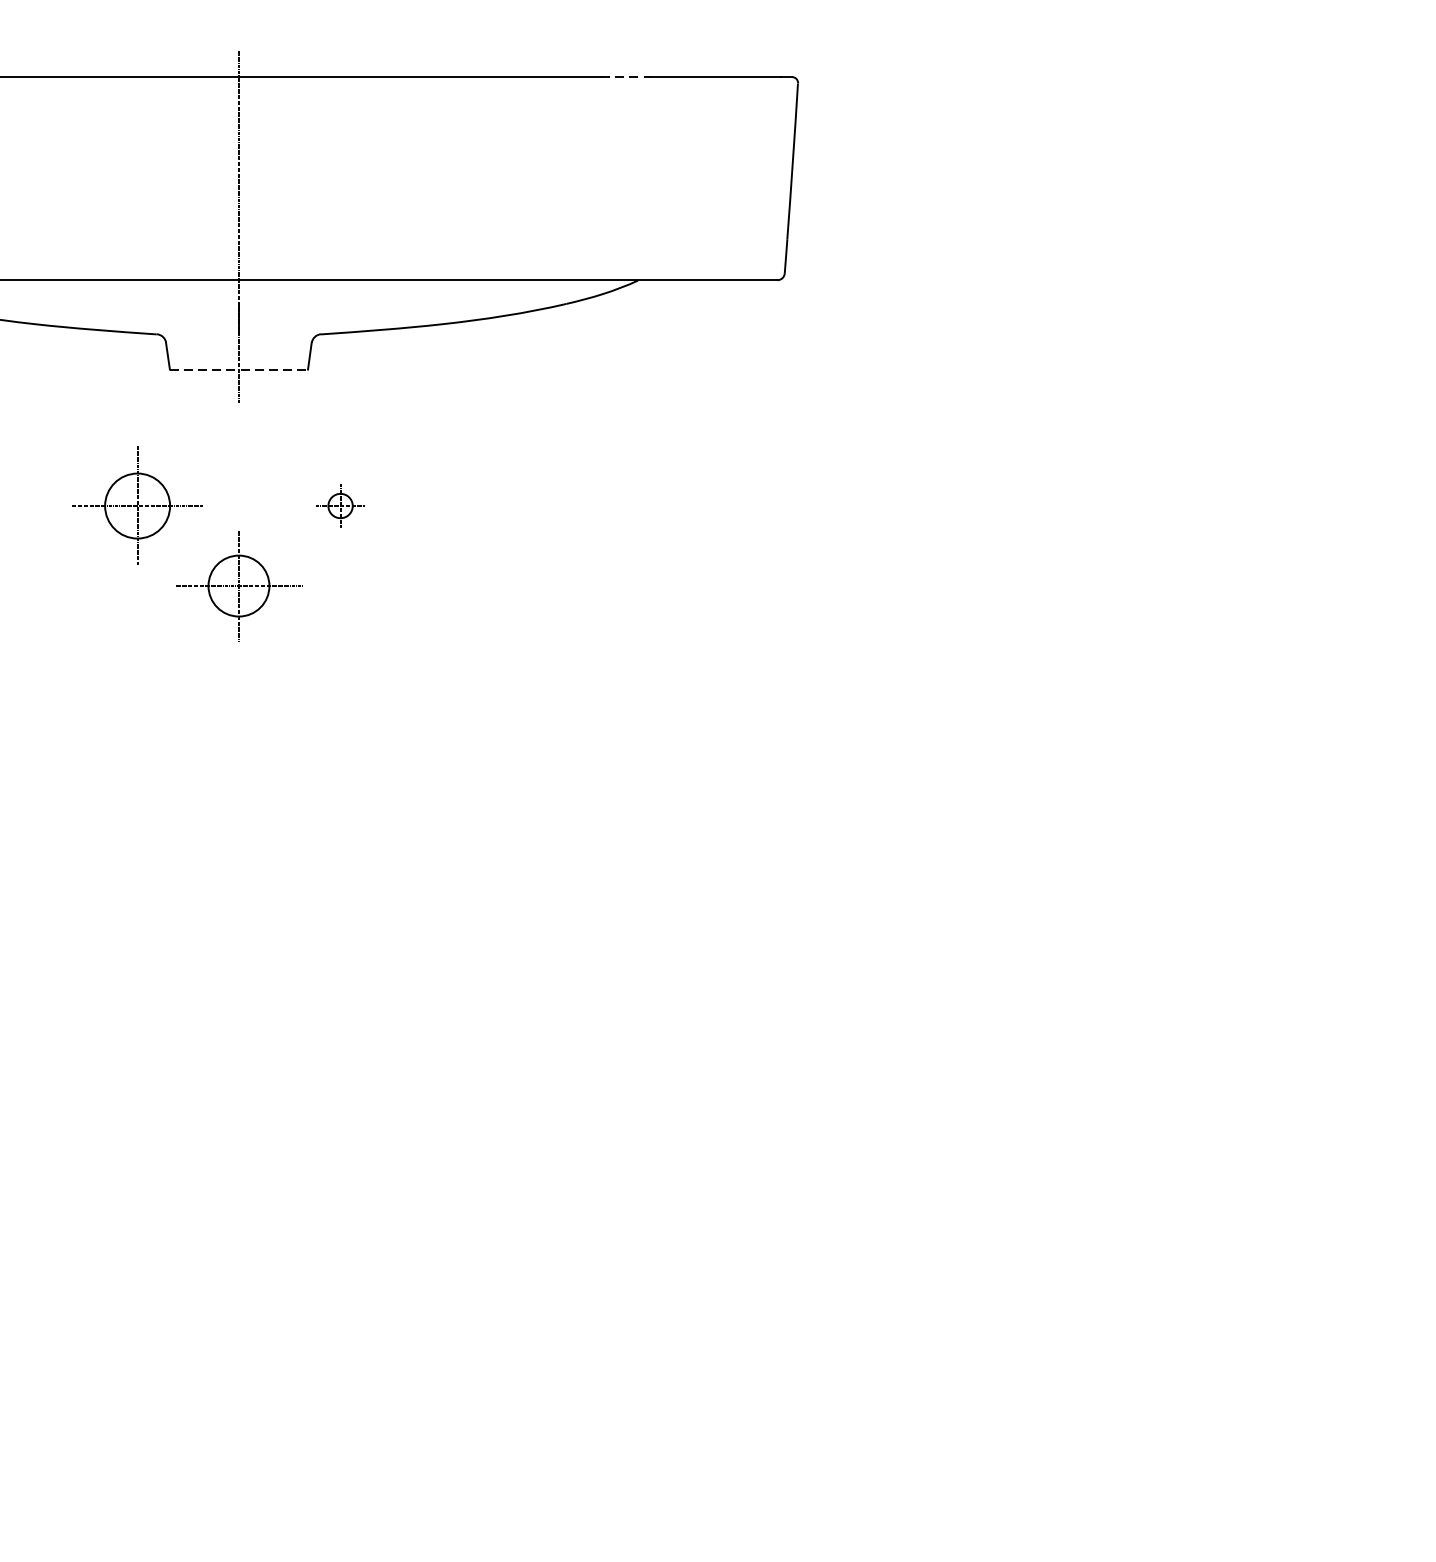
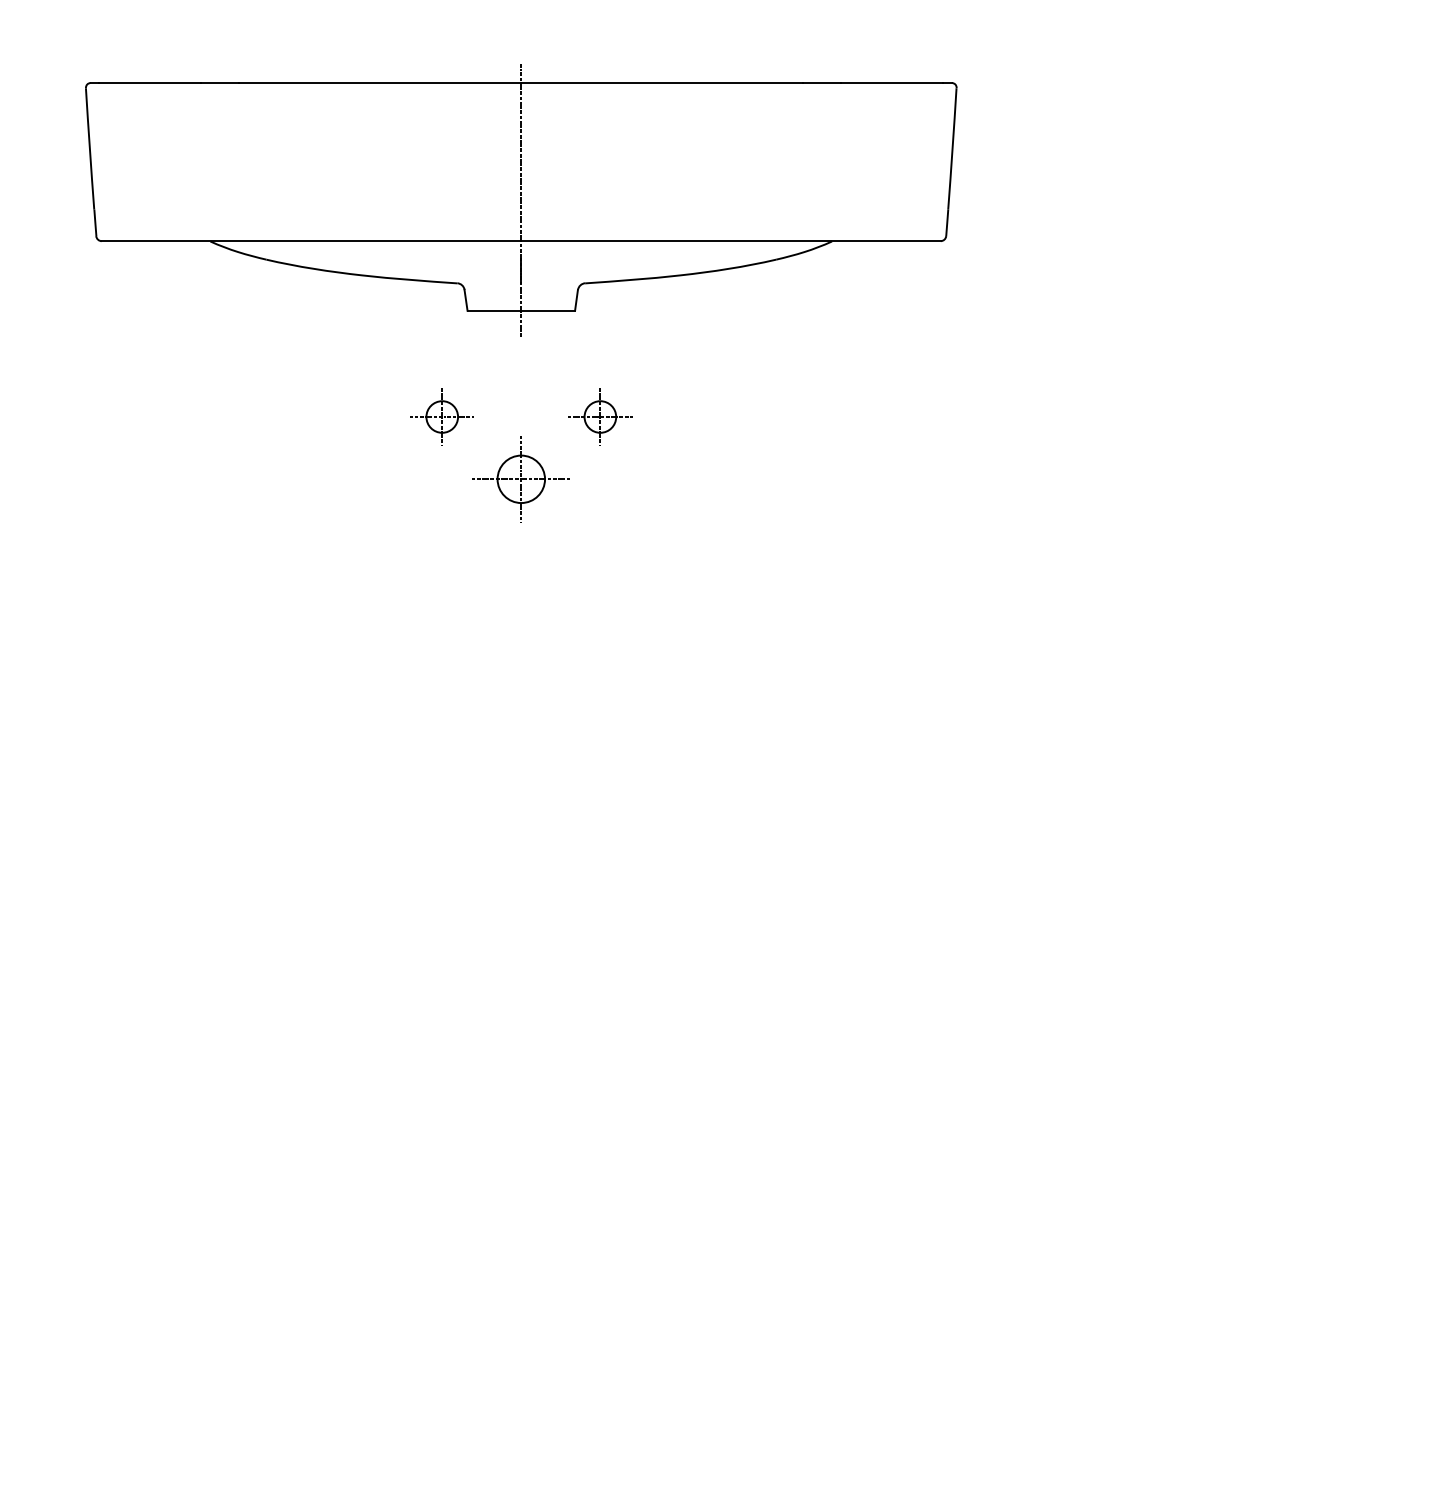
line: (625, 77) -> (822, 83), dashed -> solid
line: (239, 369) -> (521, 310), dashed -> solid
part: (136, 505) -> (441, 416), size x0.62
part: (340, 505) -> (600, 416), size x1.67

